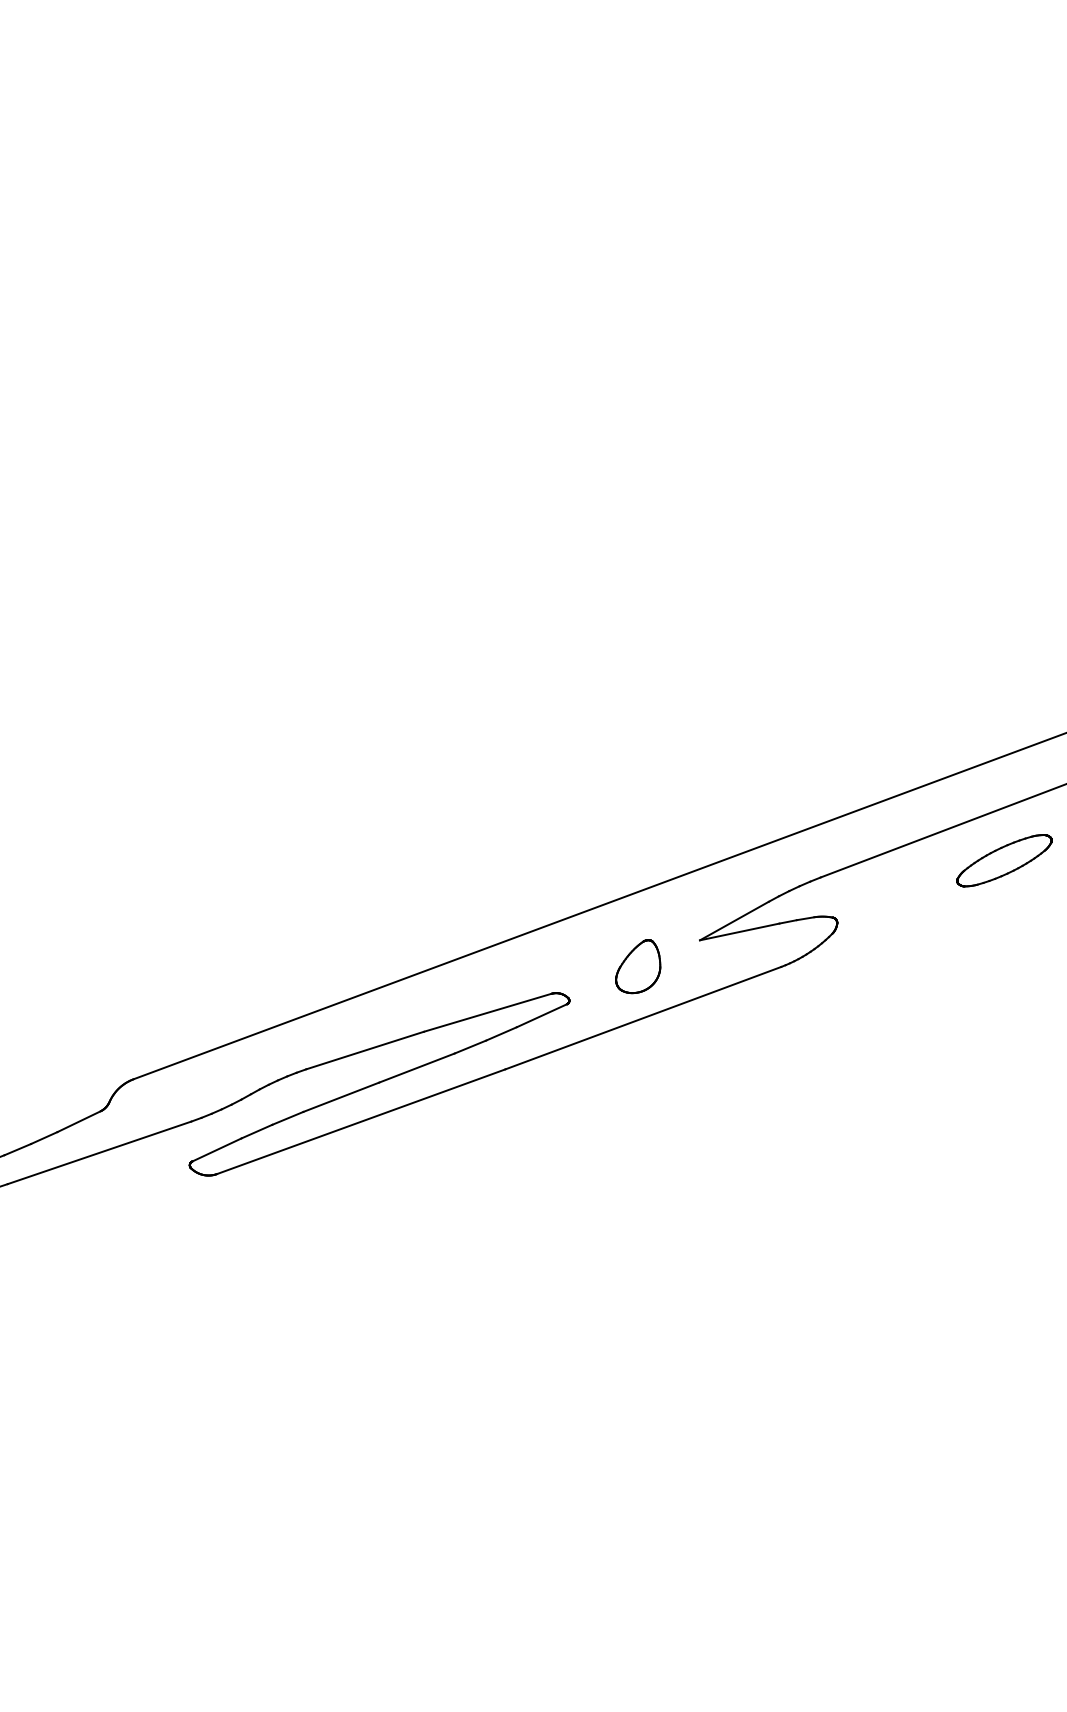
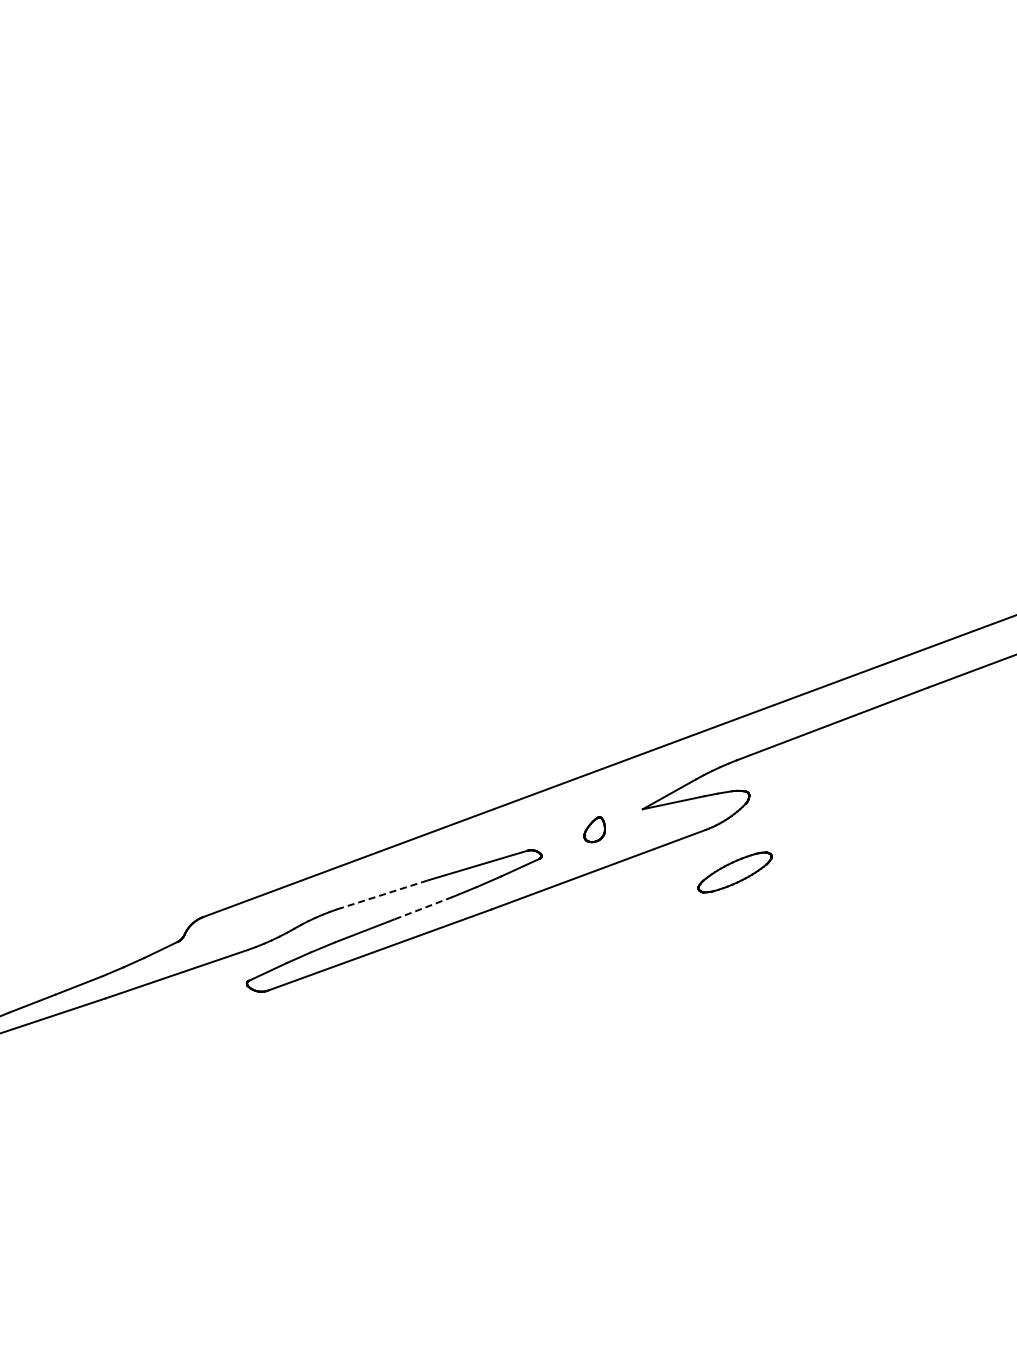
part: (1003, 860) -> (734, 872), moved
part: (637, 966) -> (594, 829), size x0.6
line: (364, 1050) -> (382, 894), solid -> dashed
line: (416, 1068) -> (422, 908), solid -> dashed

